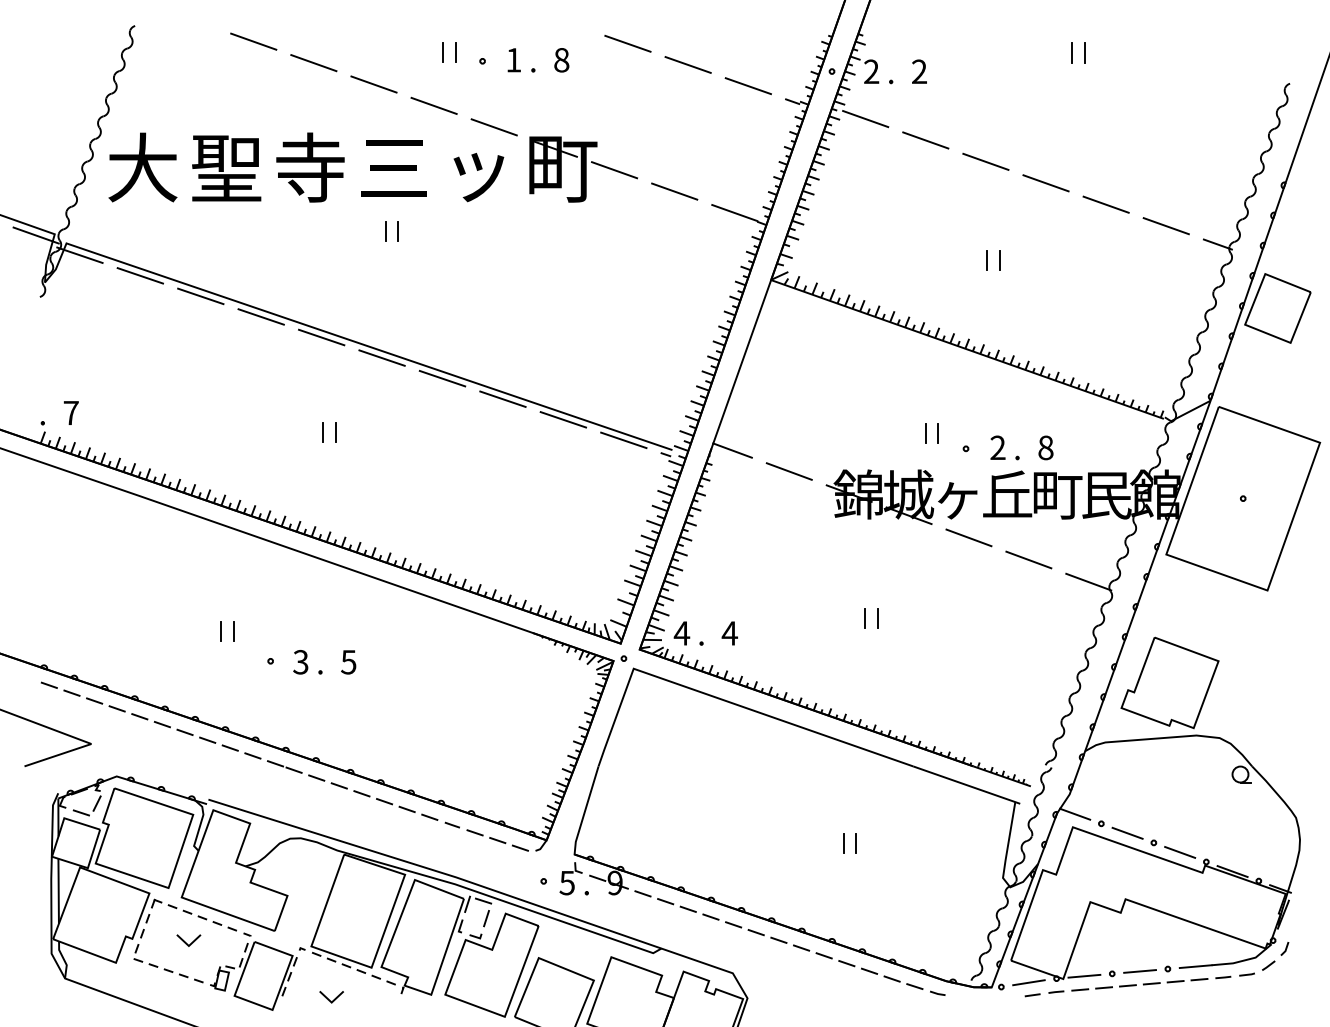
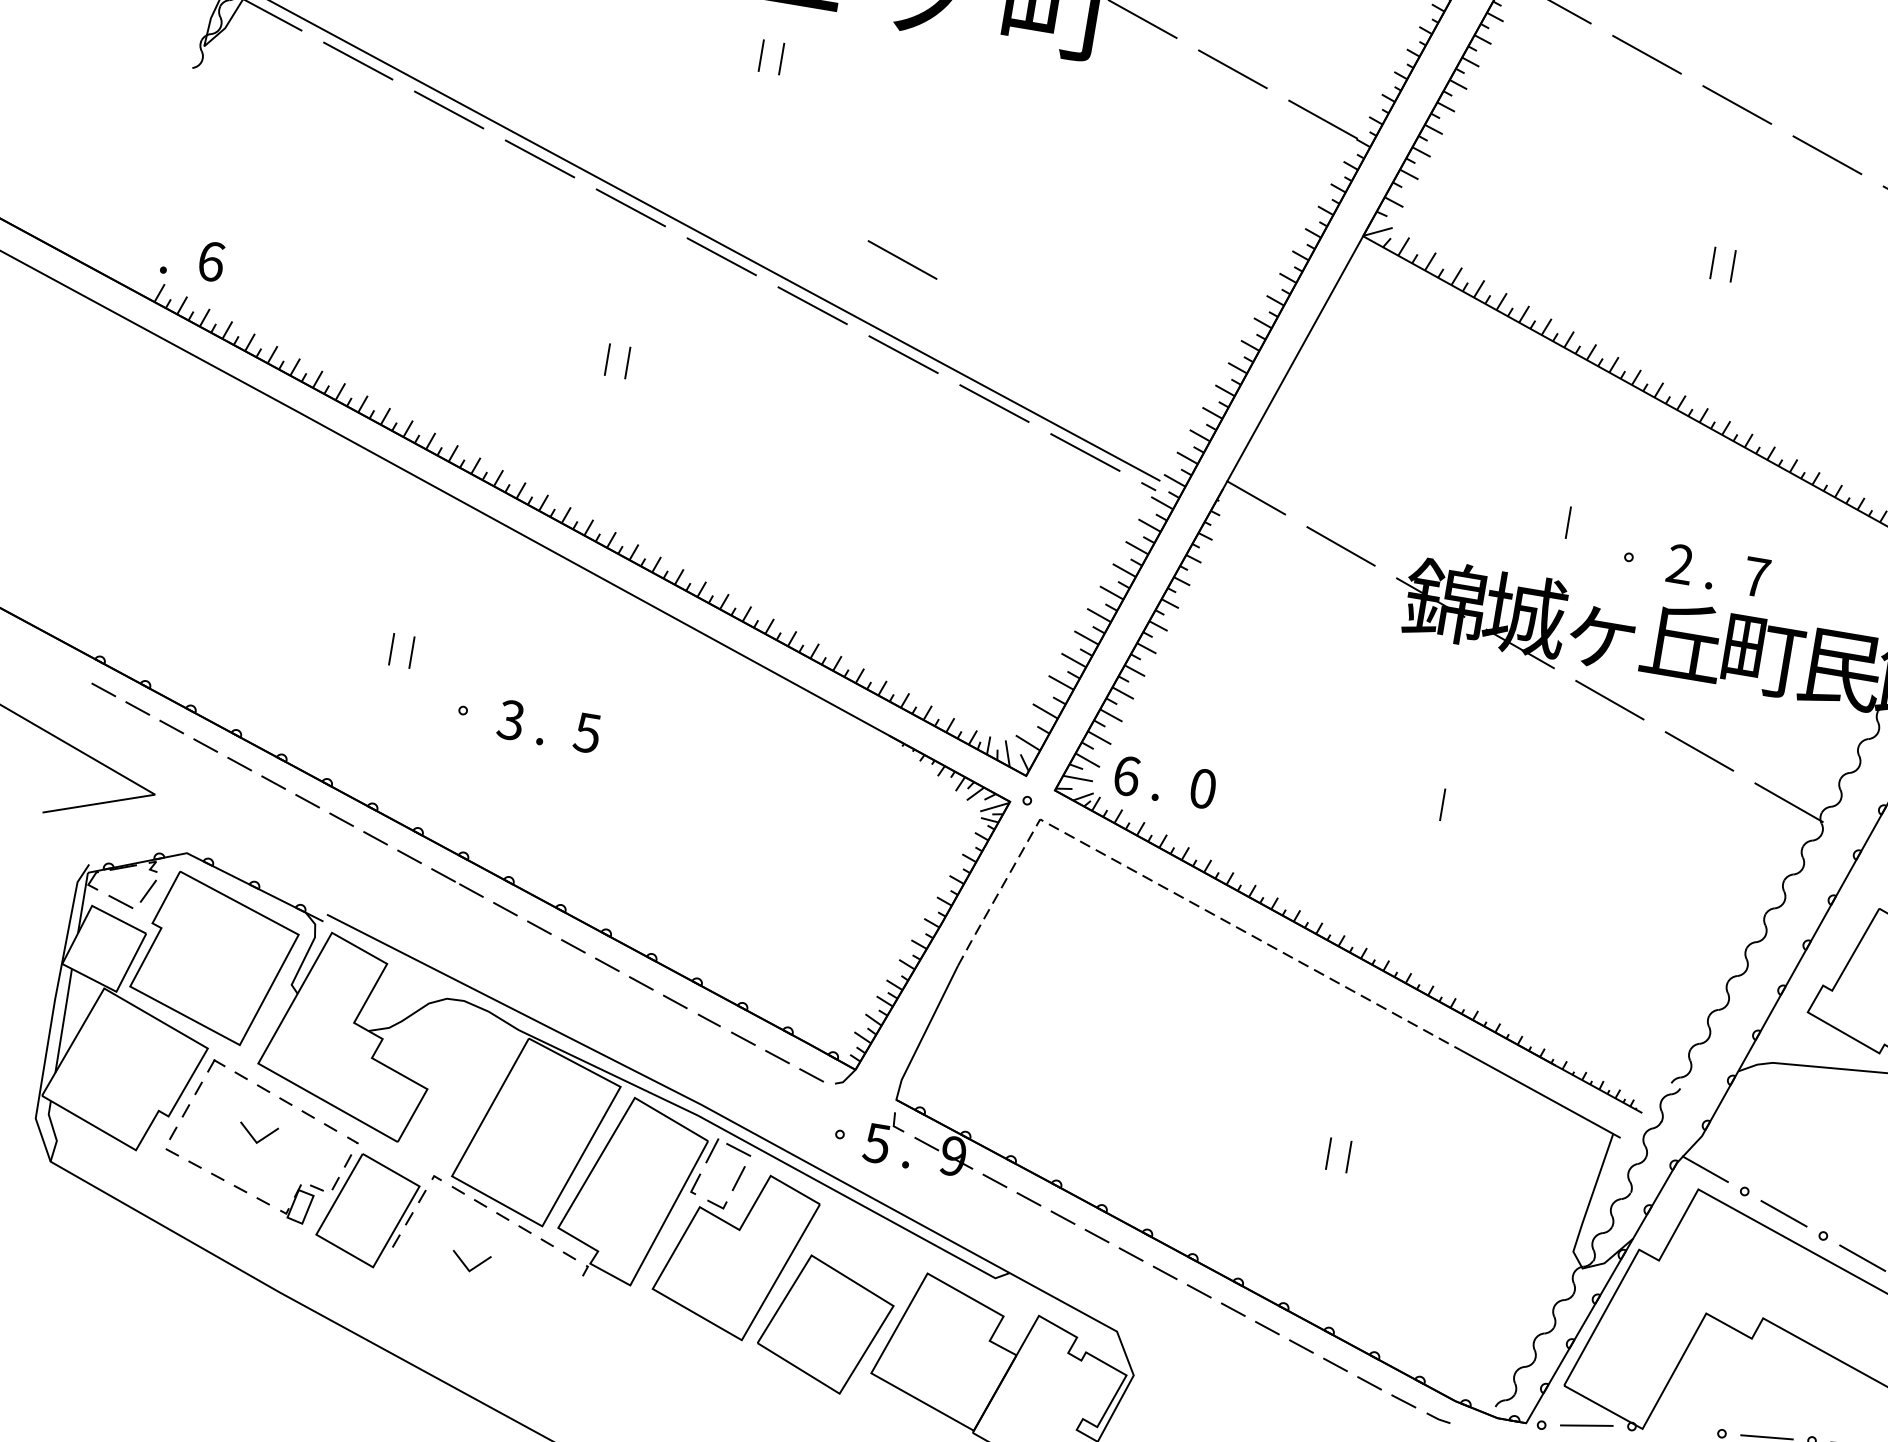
line: (492, 341) -> (902, 259), added
text: (70, 412) -> (210, 260), 7 -> 6
line: (937, 433) -> (1587, 525), removed
text: (1045, 447) -> (1756, 576), 8 -> 7
line: (864, 618) -> (1421, 800), removed
text: (681, 633) -> (1125, 775), 4 -> 6
text: (729, 633) -> (1202, 788), 4 -> 0
line: (723, 699) -> (1175, 892), solid -> dashed
line: (1084, 975) -> (1677, 1428), removed

